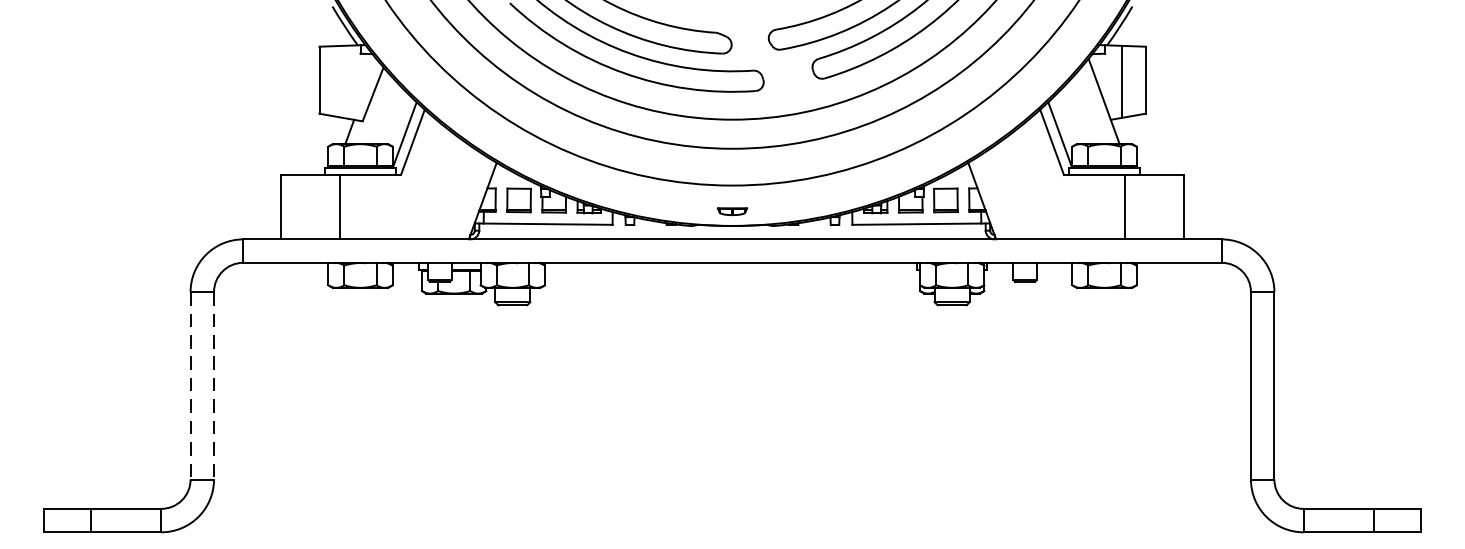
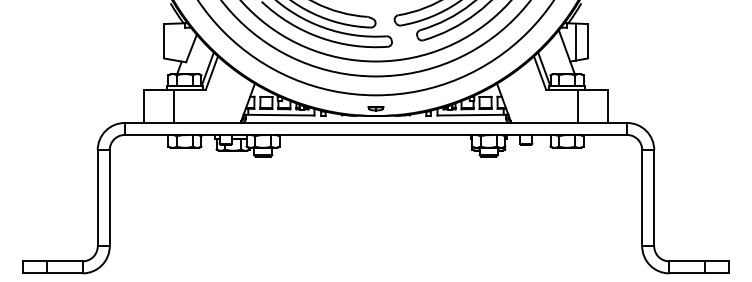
line: (190, 386) -> (97, 198), dashed -> solid
line: (213, 386) -> (109, 198), dashed -> solid

